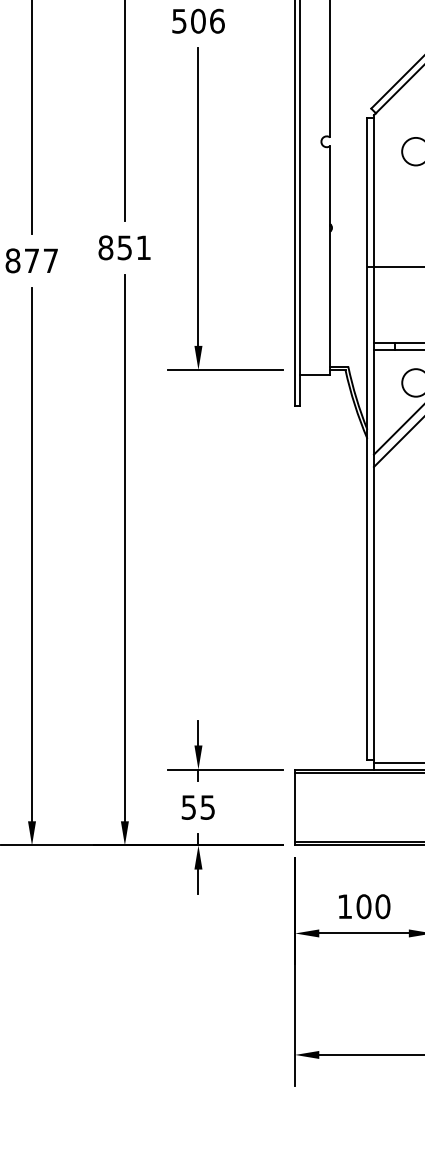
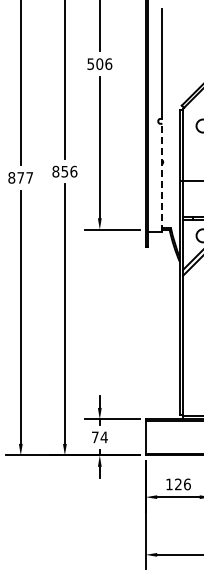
text: (143, 247) -> (73, 171), 851 -> 856
line: (330, 260) -> (162, 177), solid -> dashed
text: (197, 807) -> (99, 437), 55 -> 74
text: (372, 906) -> (182, 484), 100 -> 126

